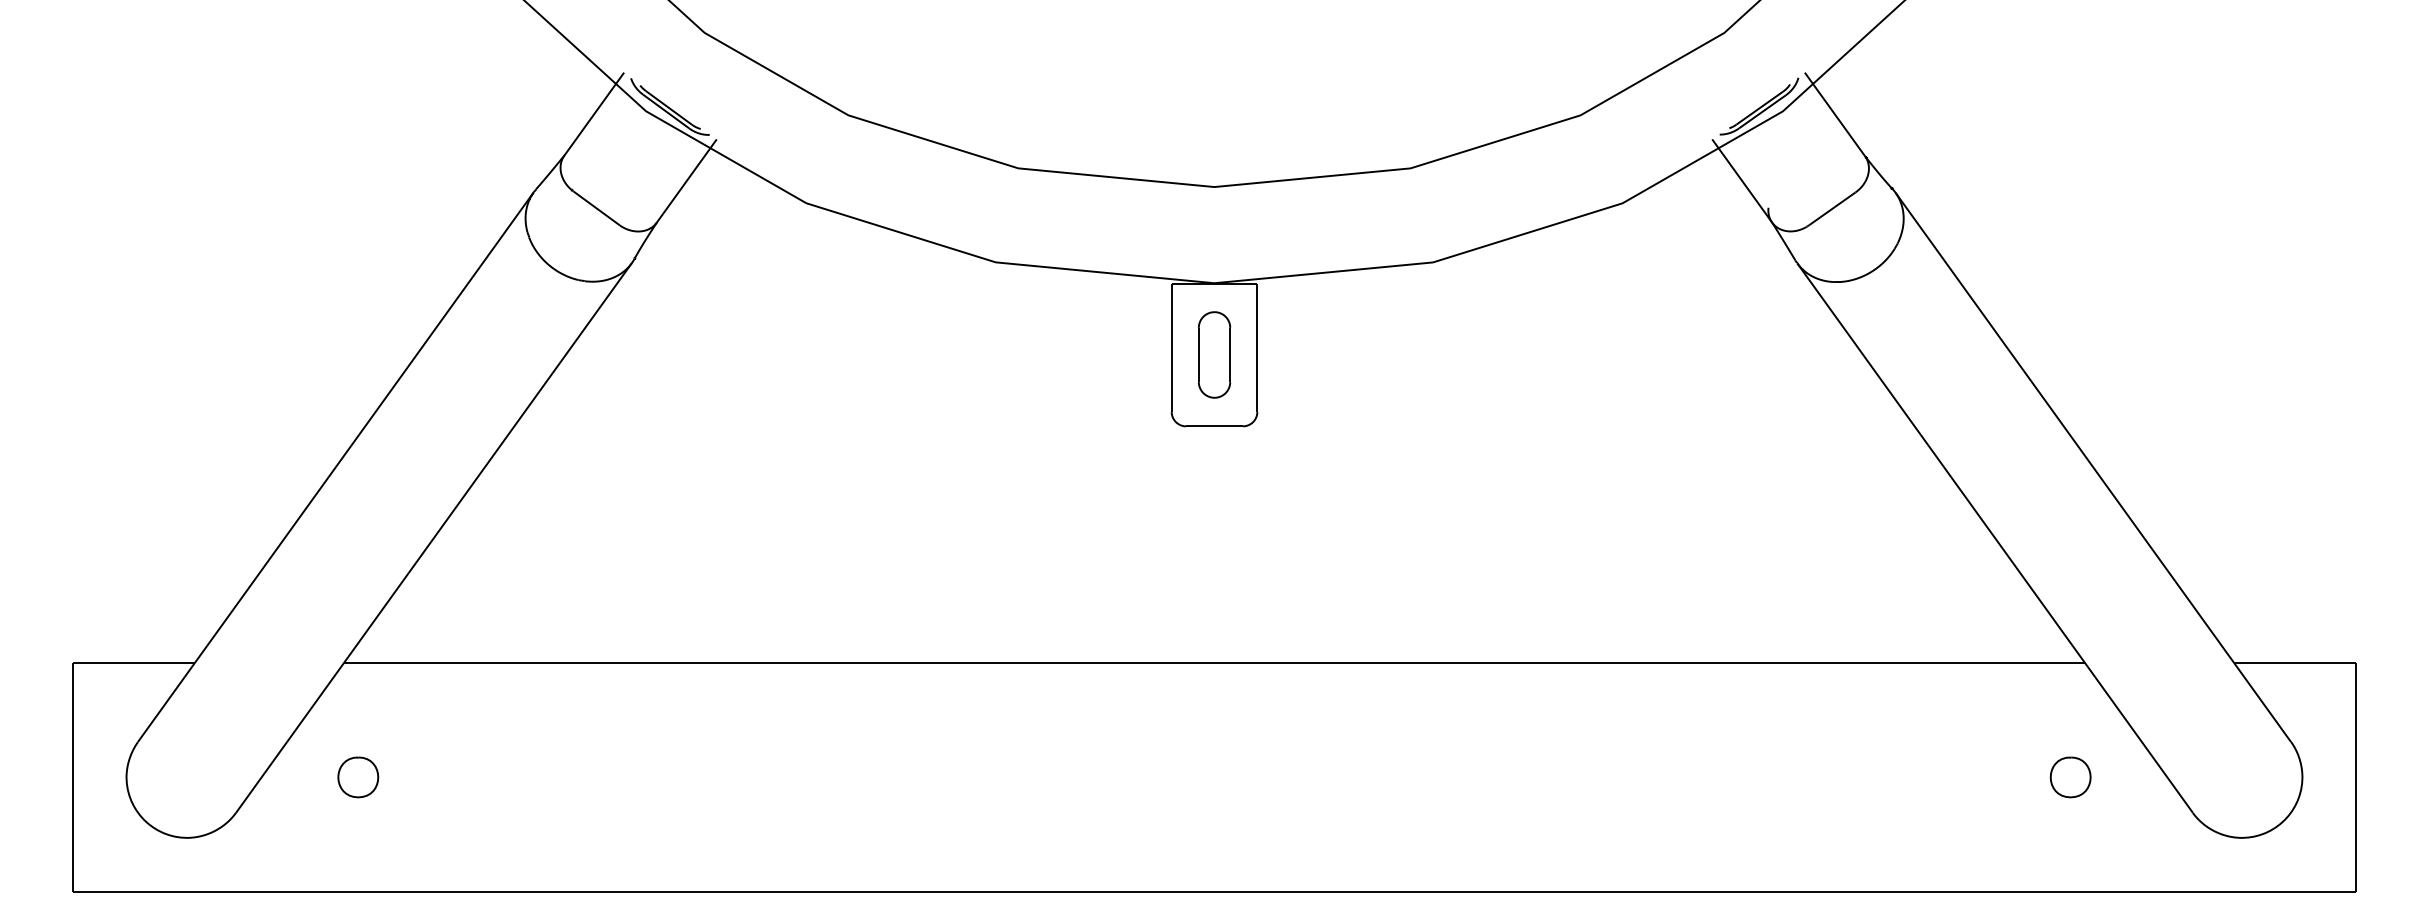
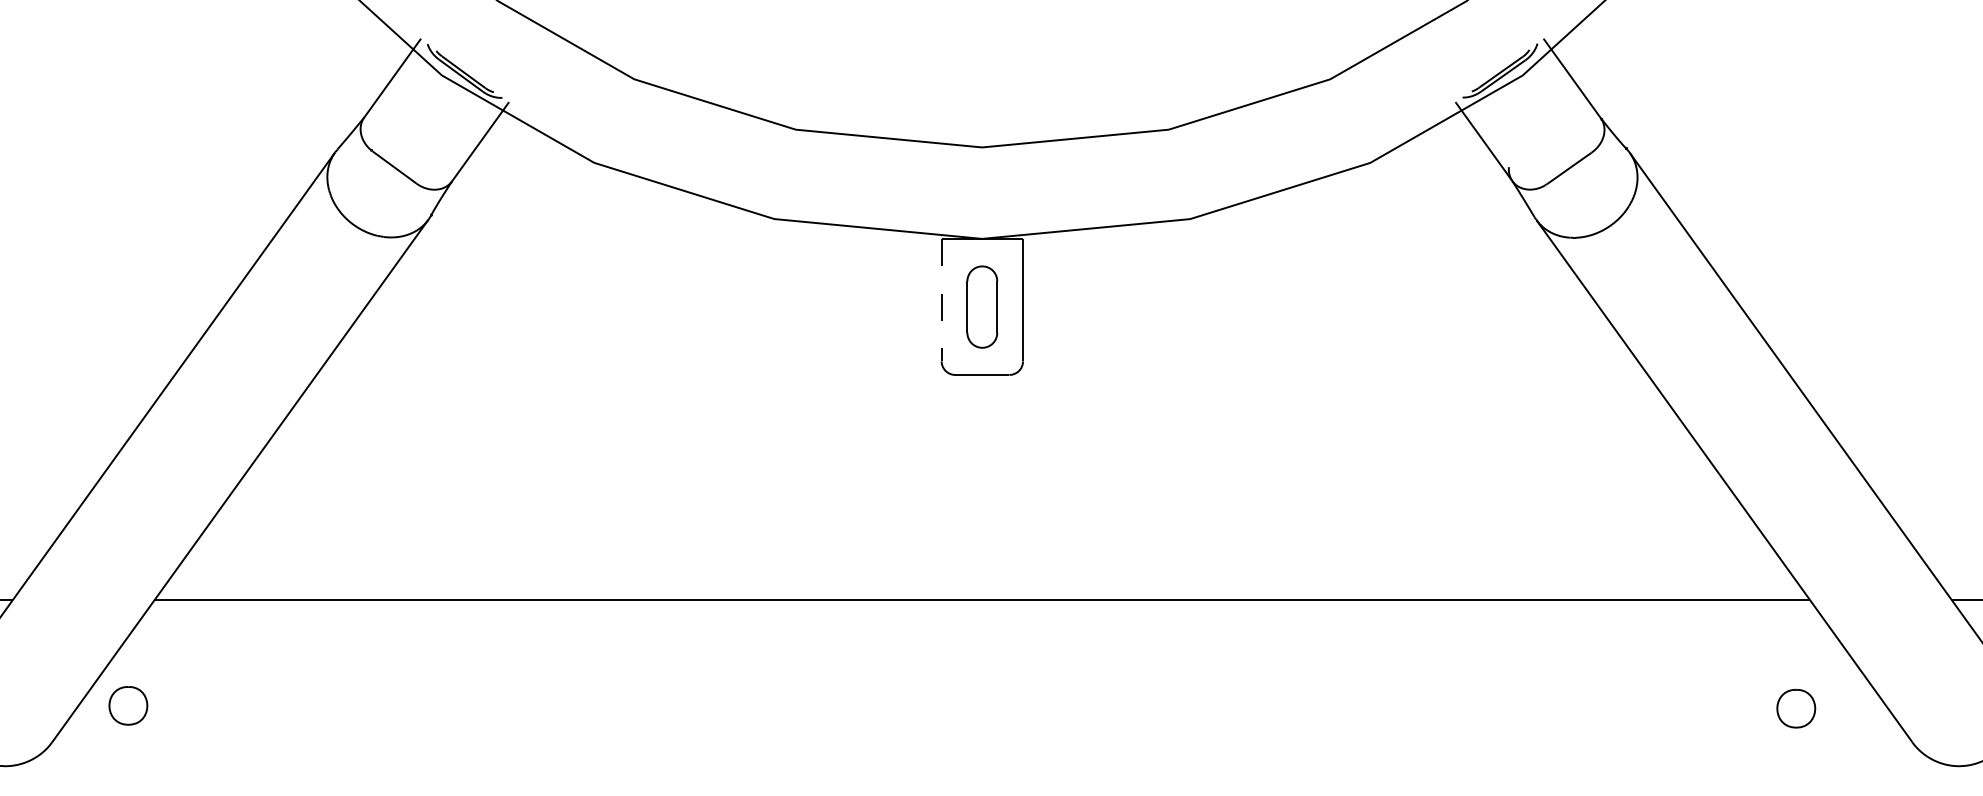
line: (1171, 348) -> (941, 300), solid -> dashed
part: (358, 777) -> (128, 705), moved

